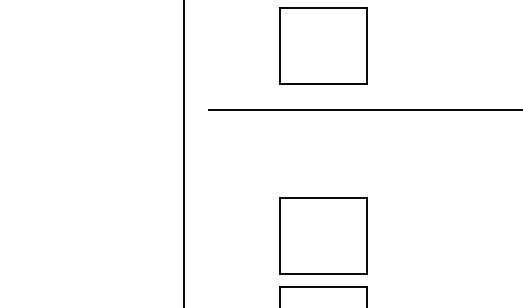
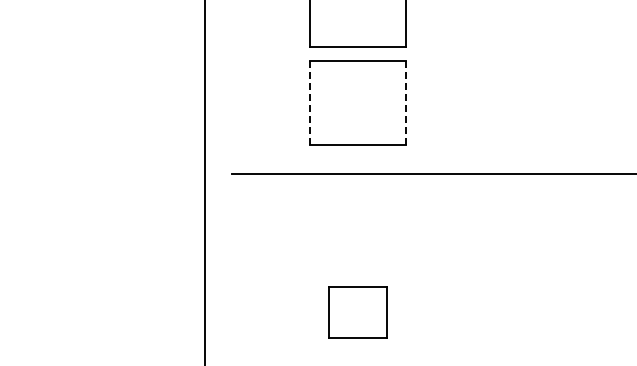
line: (280, 45) -> (310, 102), solid -> dashed
line: (367, 45) -> (406, 102), solid -> dashed
part: (322, 236) -> (357, 312), size x0.6

